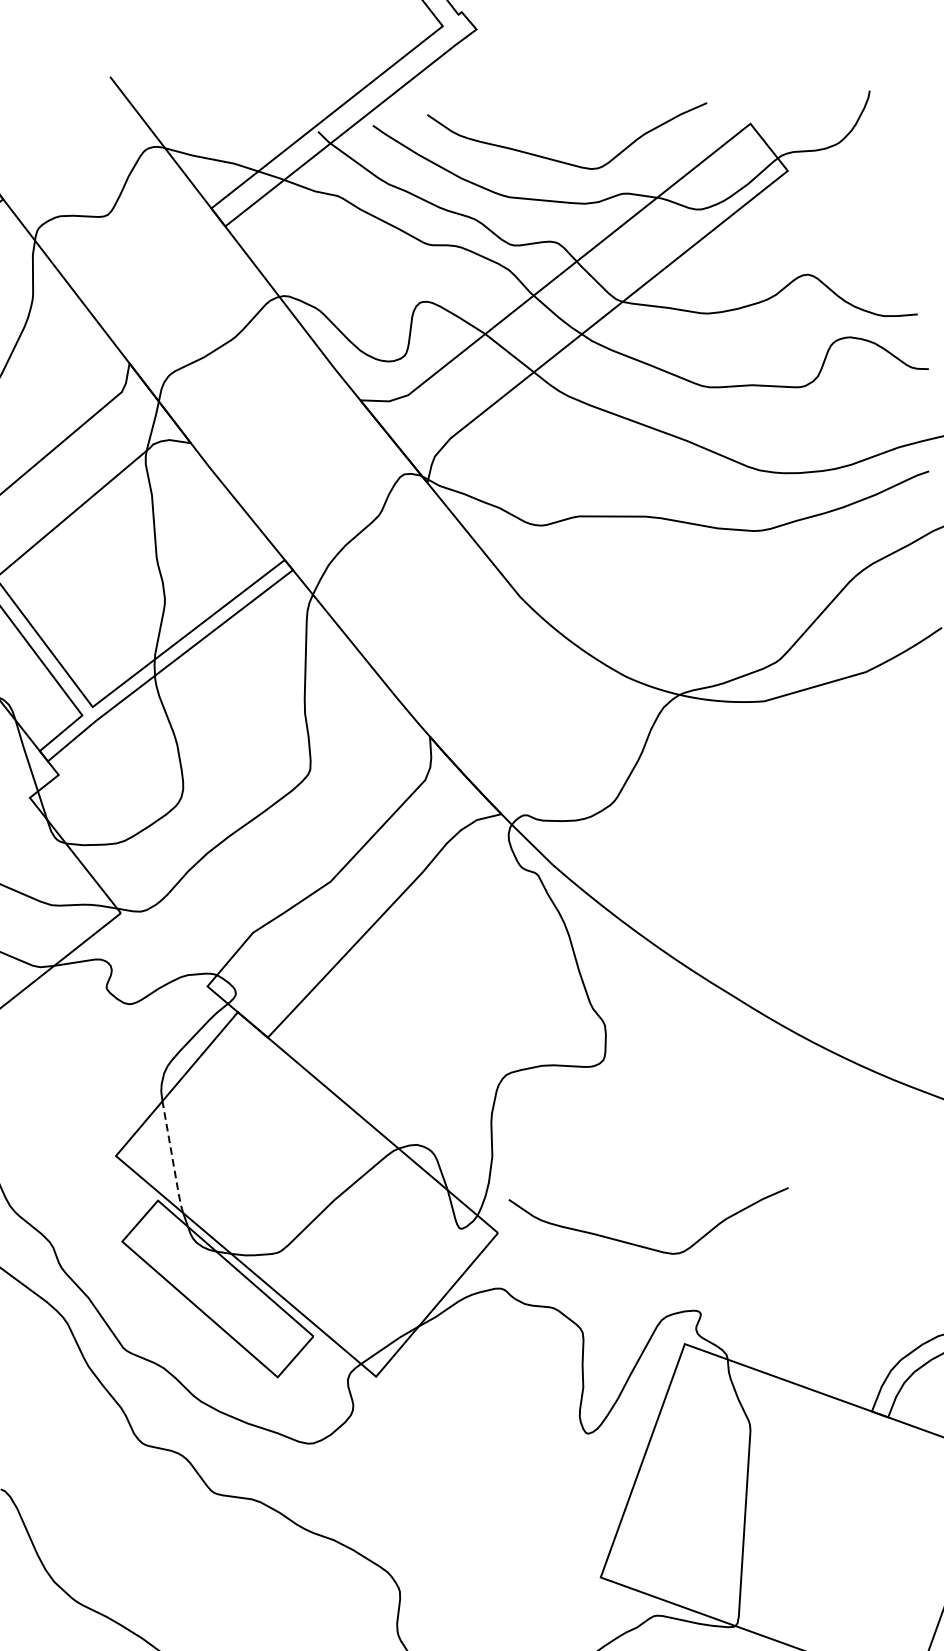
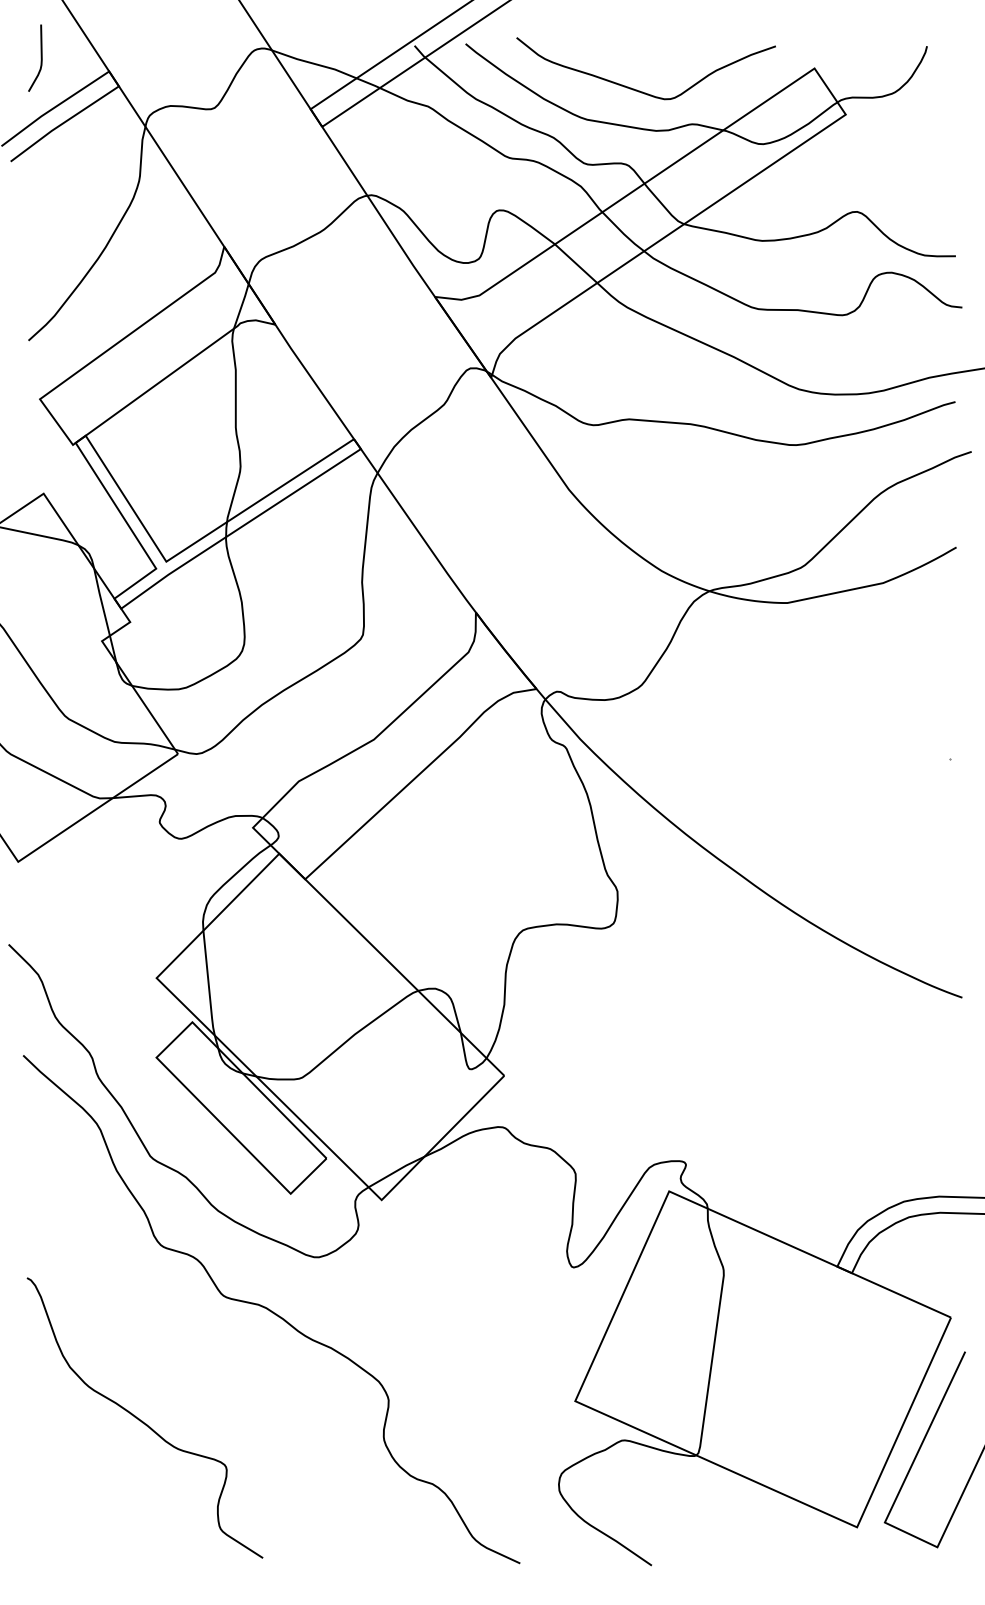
line: (172, 1158) -> (208, 984), dashed -> solid
curve: (643, 1245) -> (637, 1097), removed

